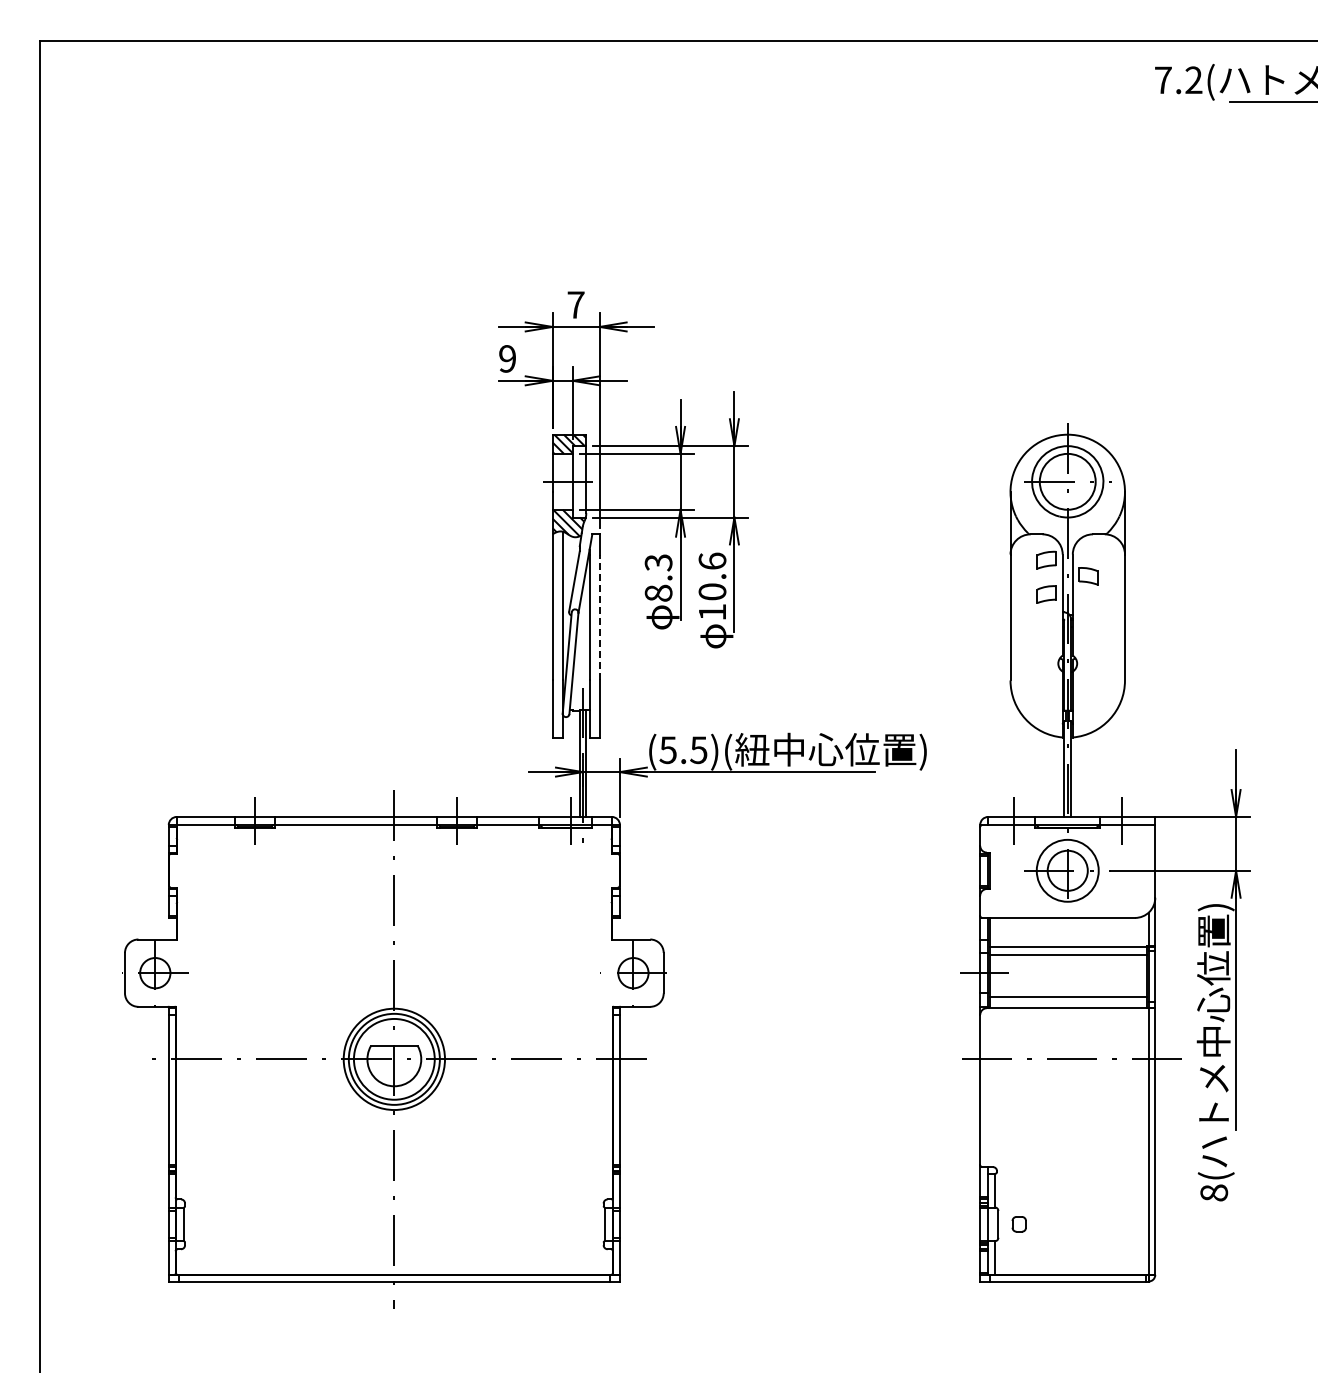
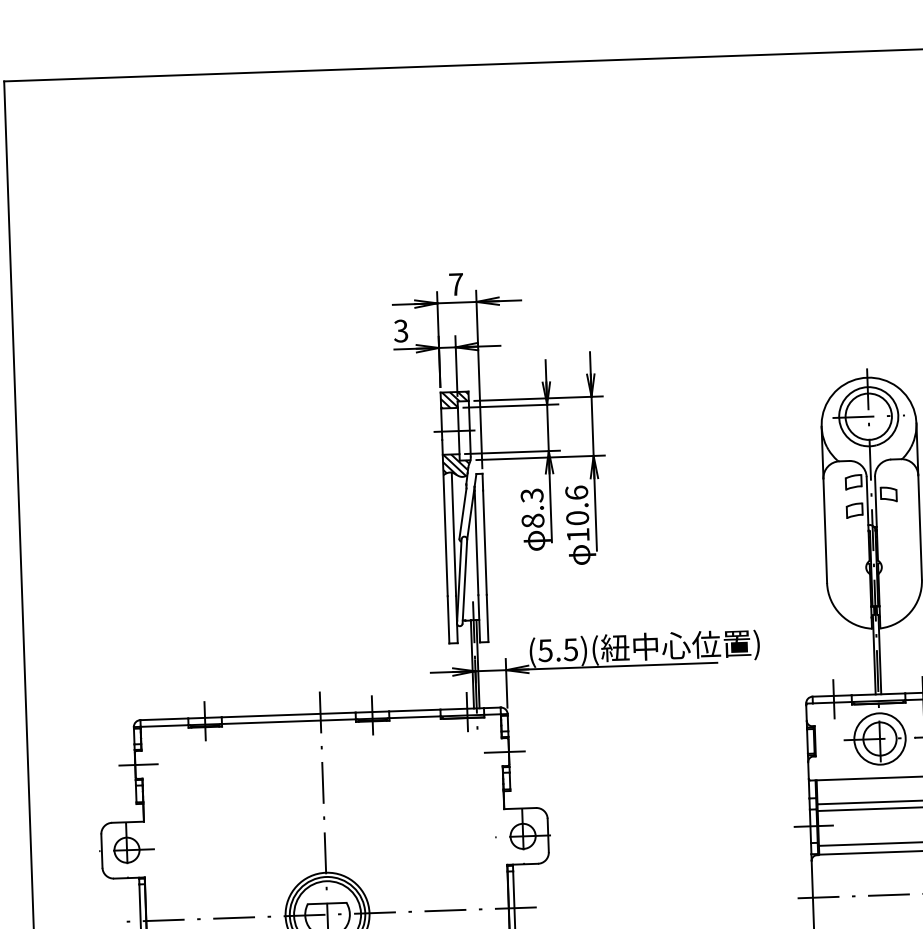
text: (506, 358) -> (400, 330), 9 -> 3
line: (599, 617) -> (484, 542), dashed -> solid
line: (172, 870) -> (138, 764), added
line: (612, 870) -> (502, 751), added

